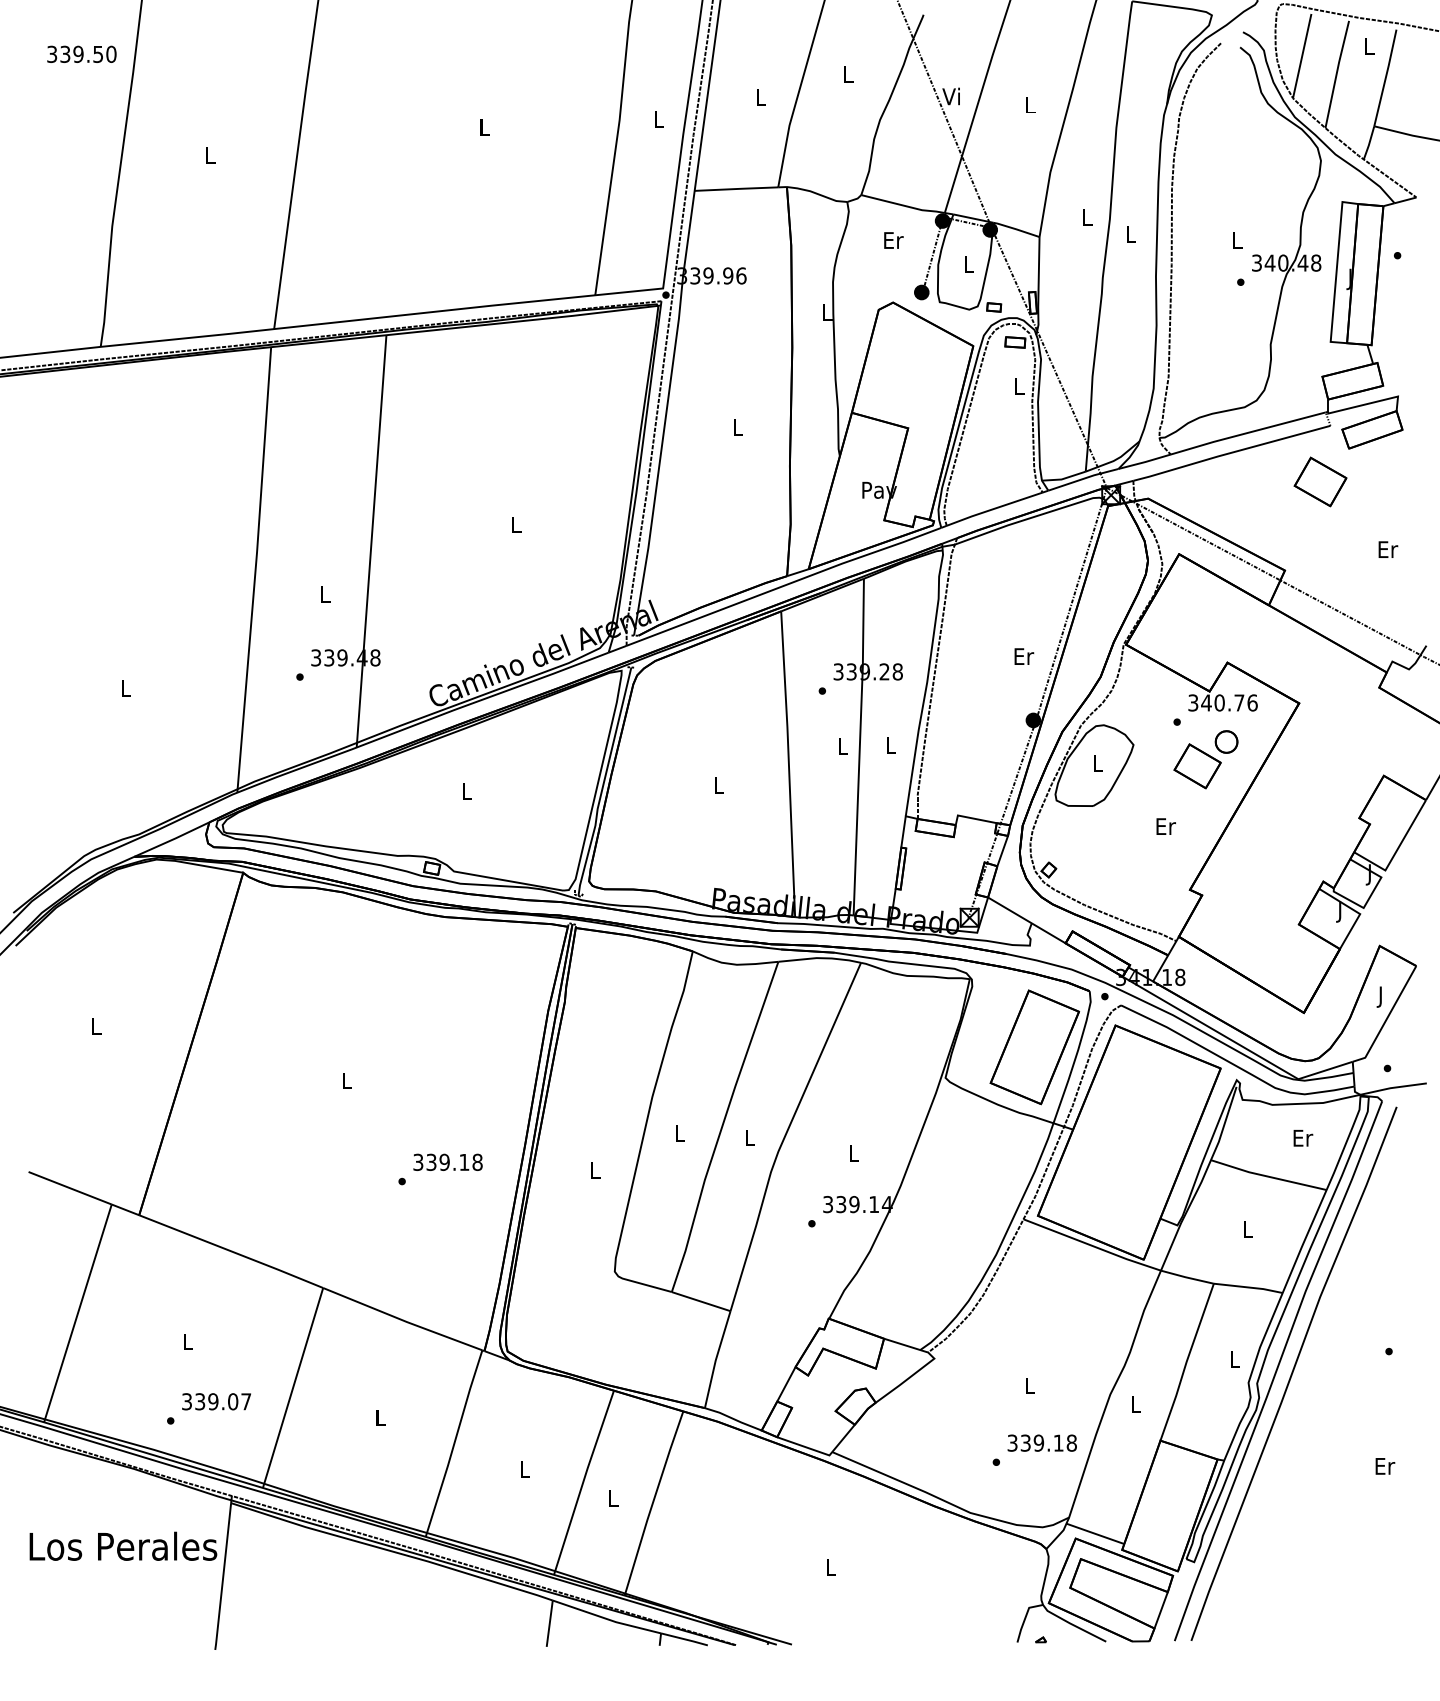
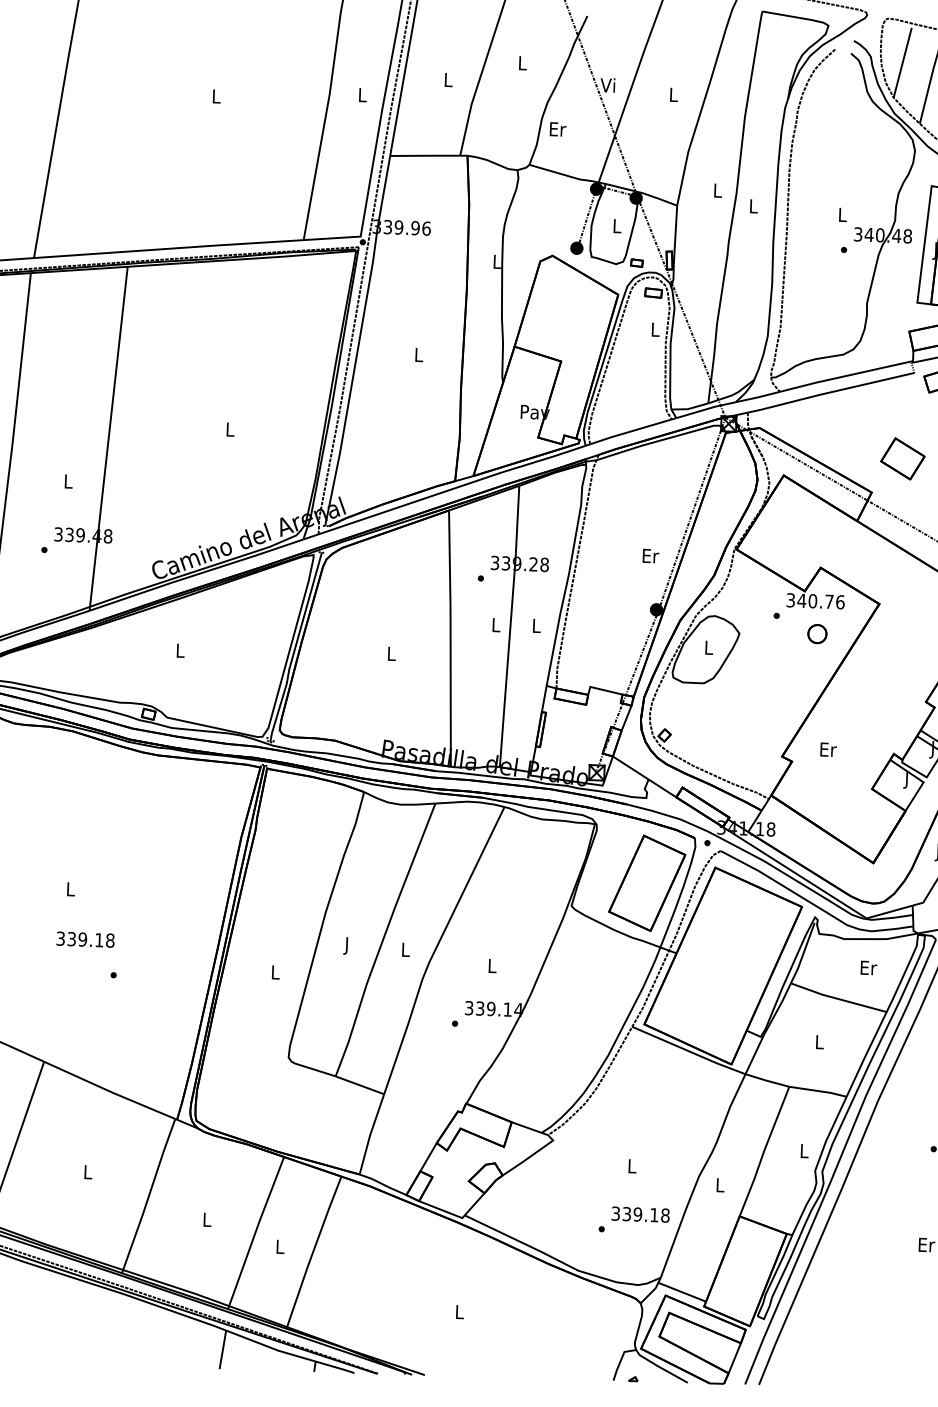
text: (893, 240) -> (557, 129), moved
part: (1320, 481) -> (902, 458), moved
part: (1197, 766) -> (792, 653), removed
text: (1165, 826) -> (827, 749), moved
text: (679, 1135) -> (347, 945), L -> J
text: (447, 1161) -> (85, 938), moved

